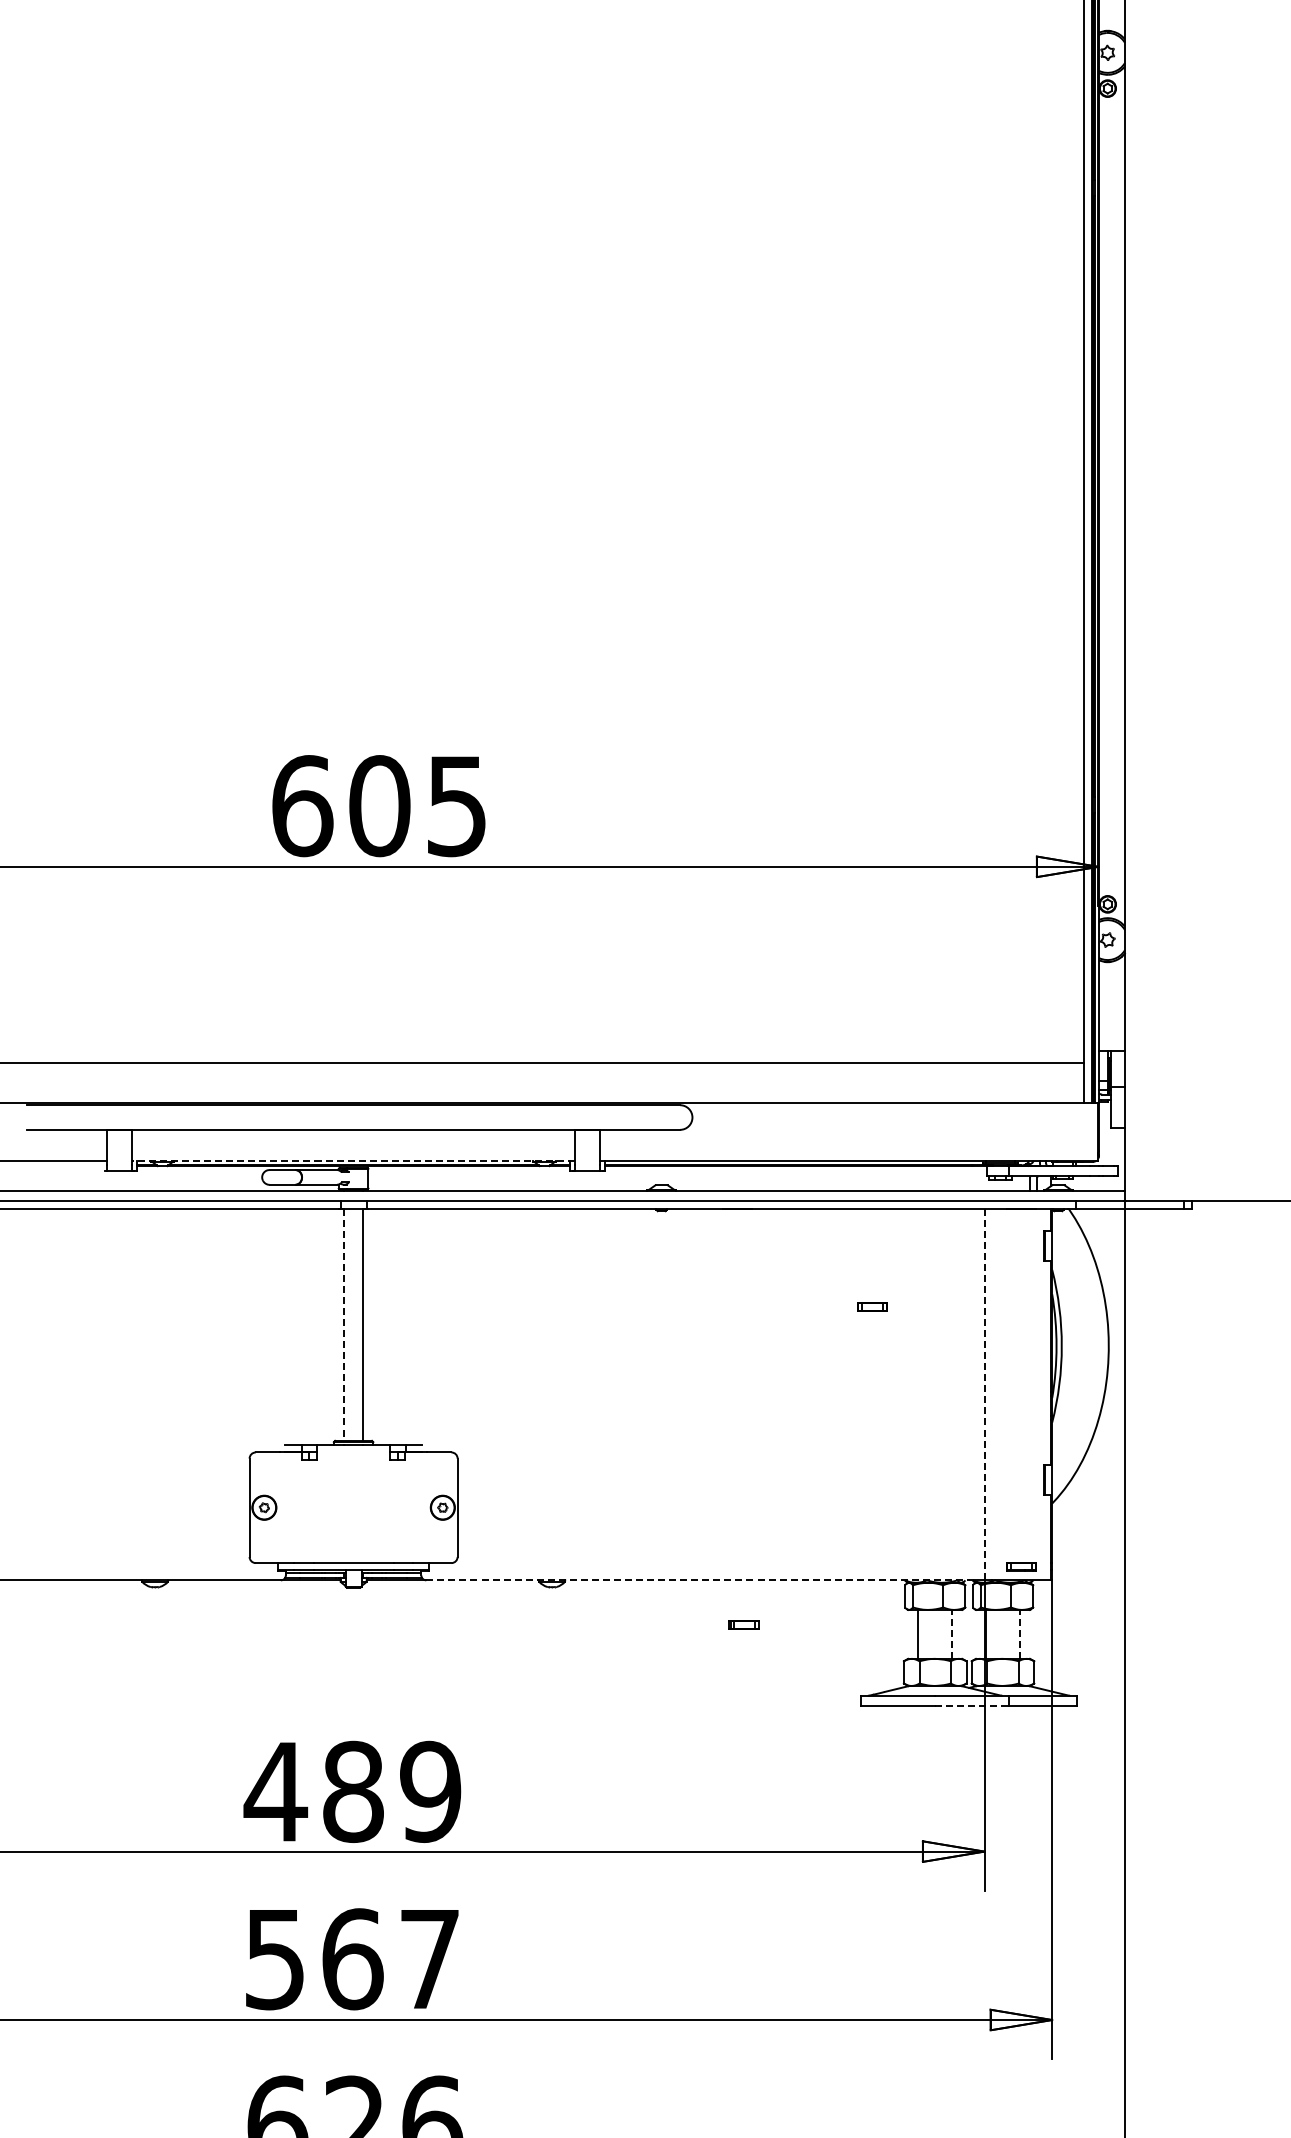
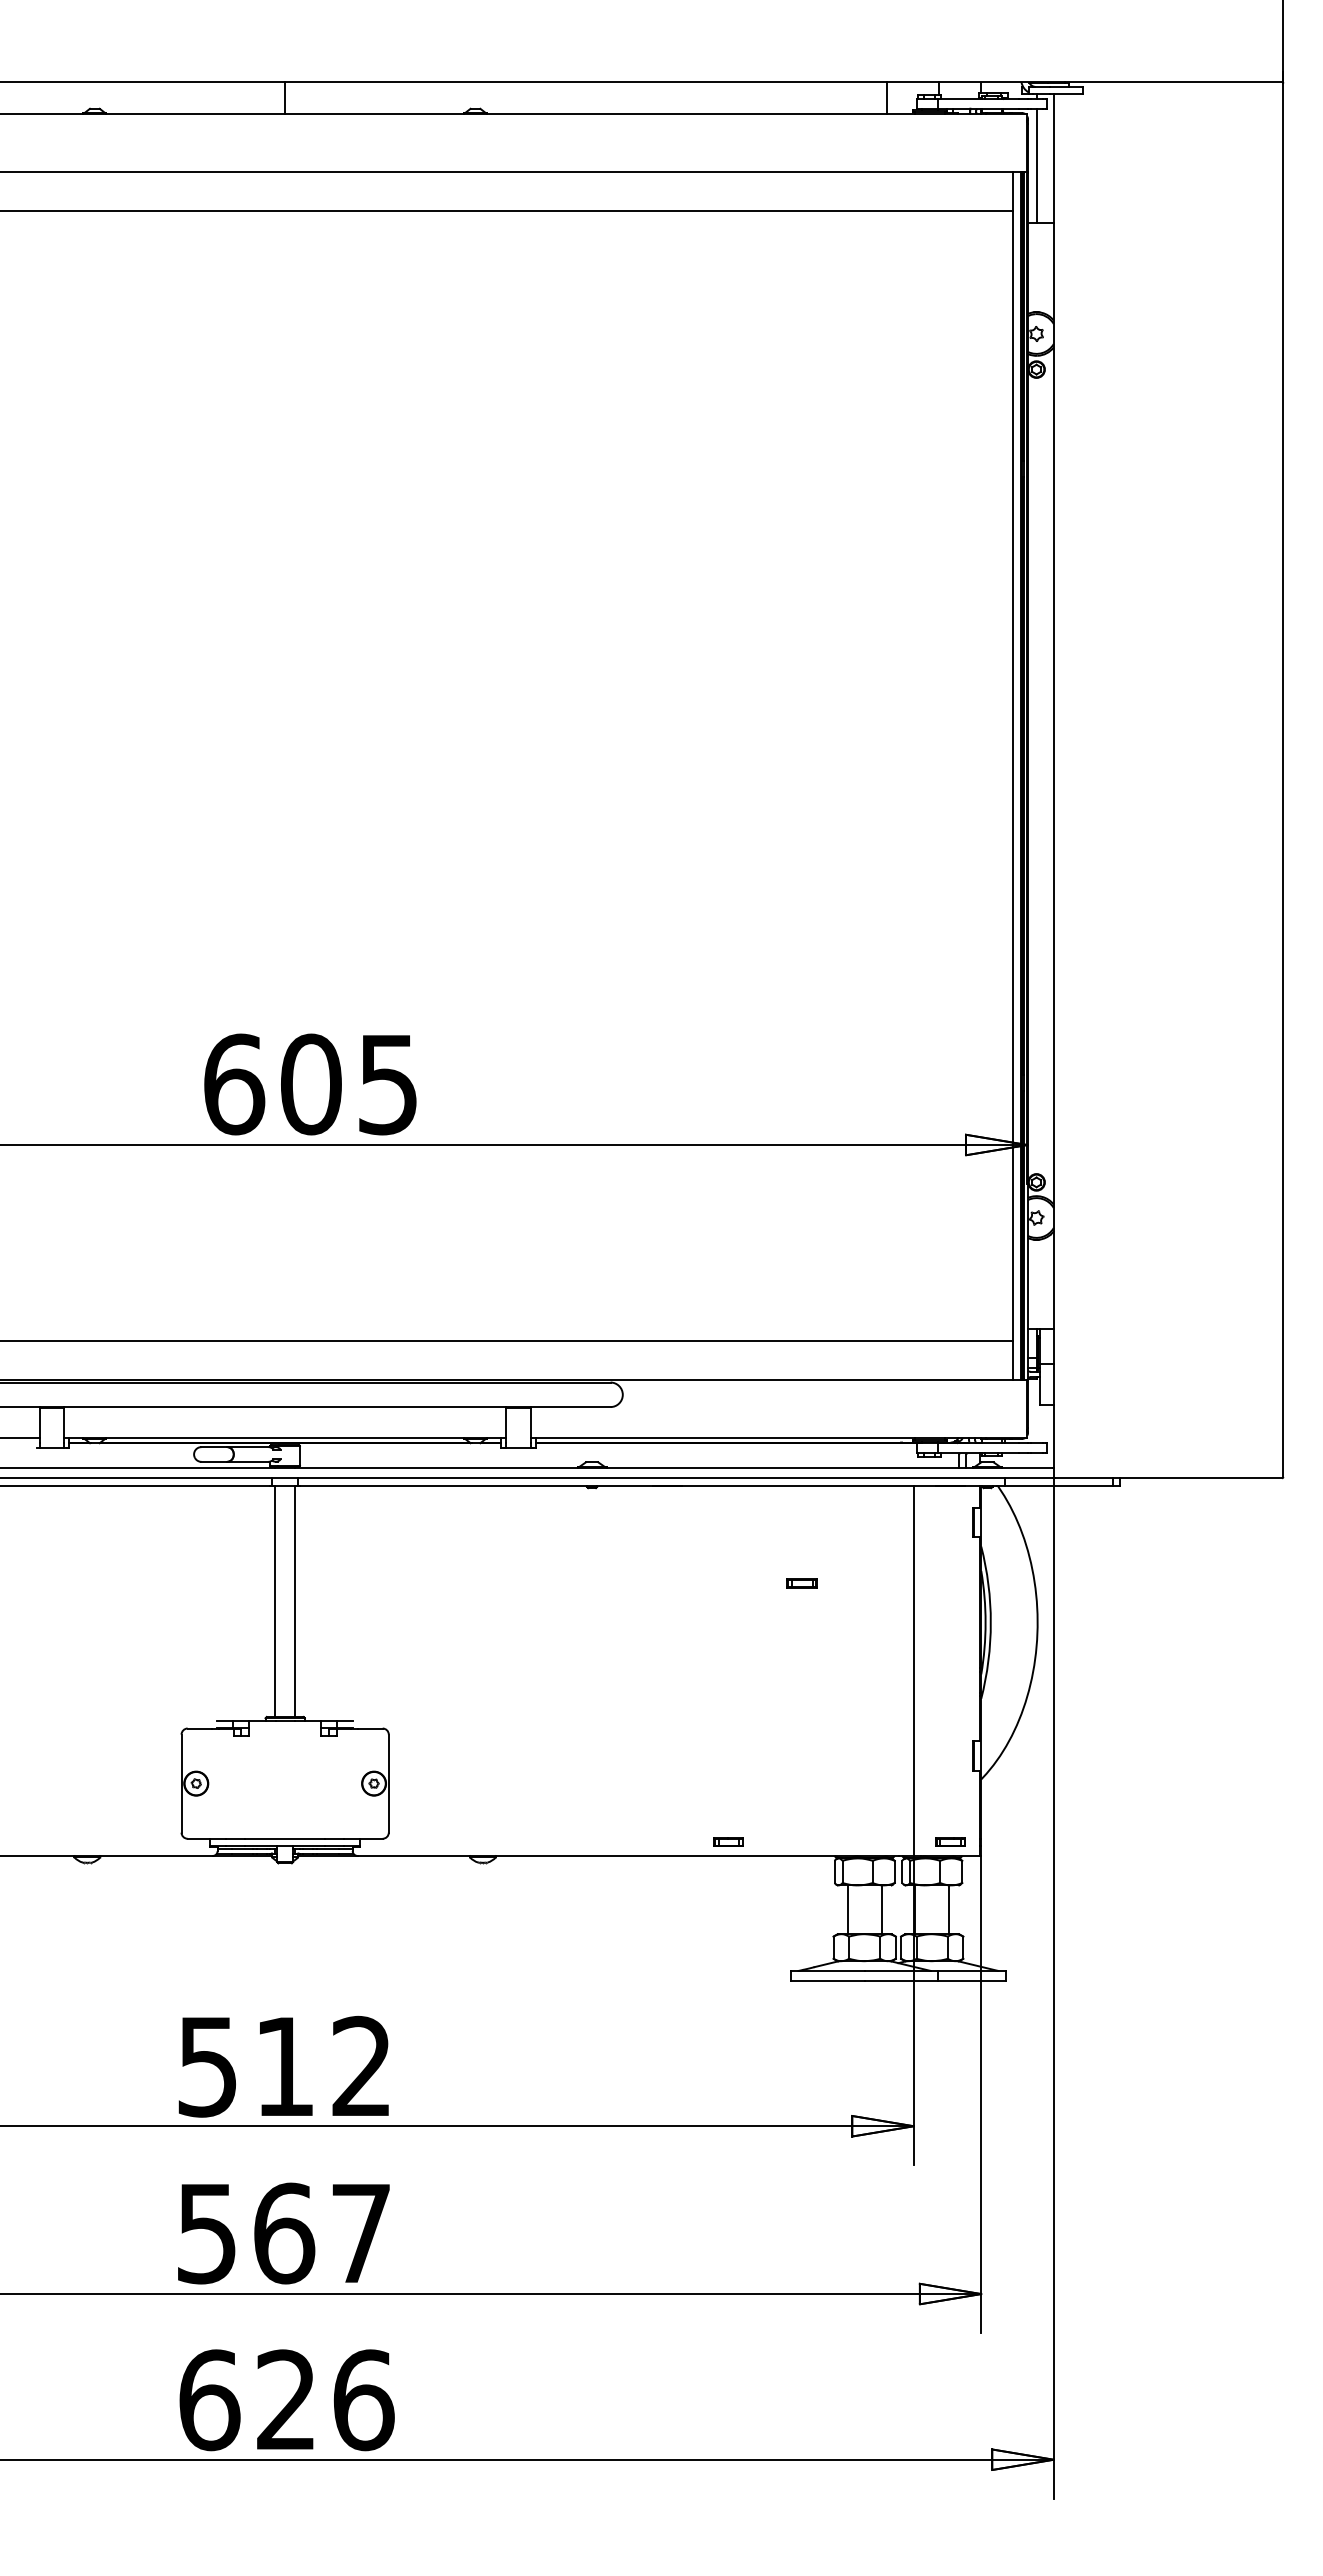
line: (352, 1160) -> (284, 1437), dashed -> solid
line: (343, 1324) -> (275, 1601), dashed -> solid
line: (984, 1395) -> (913, 1671), dashed -> solid
line: (698, 1579) -> (628, 1855), dashed -> solid
part: (744, 1624) -> (728, 1841), moved
line: (952, 1634) -> (881, 1909), dashed -> solid
line: (1020, 1634) -> (949, 1909), dashed -> solid
line: (972, 1705) -> (901, 1980), dashed -> solid
text: (351, 1791) -> (283, 2066), 489 -> 512

